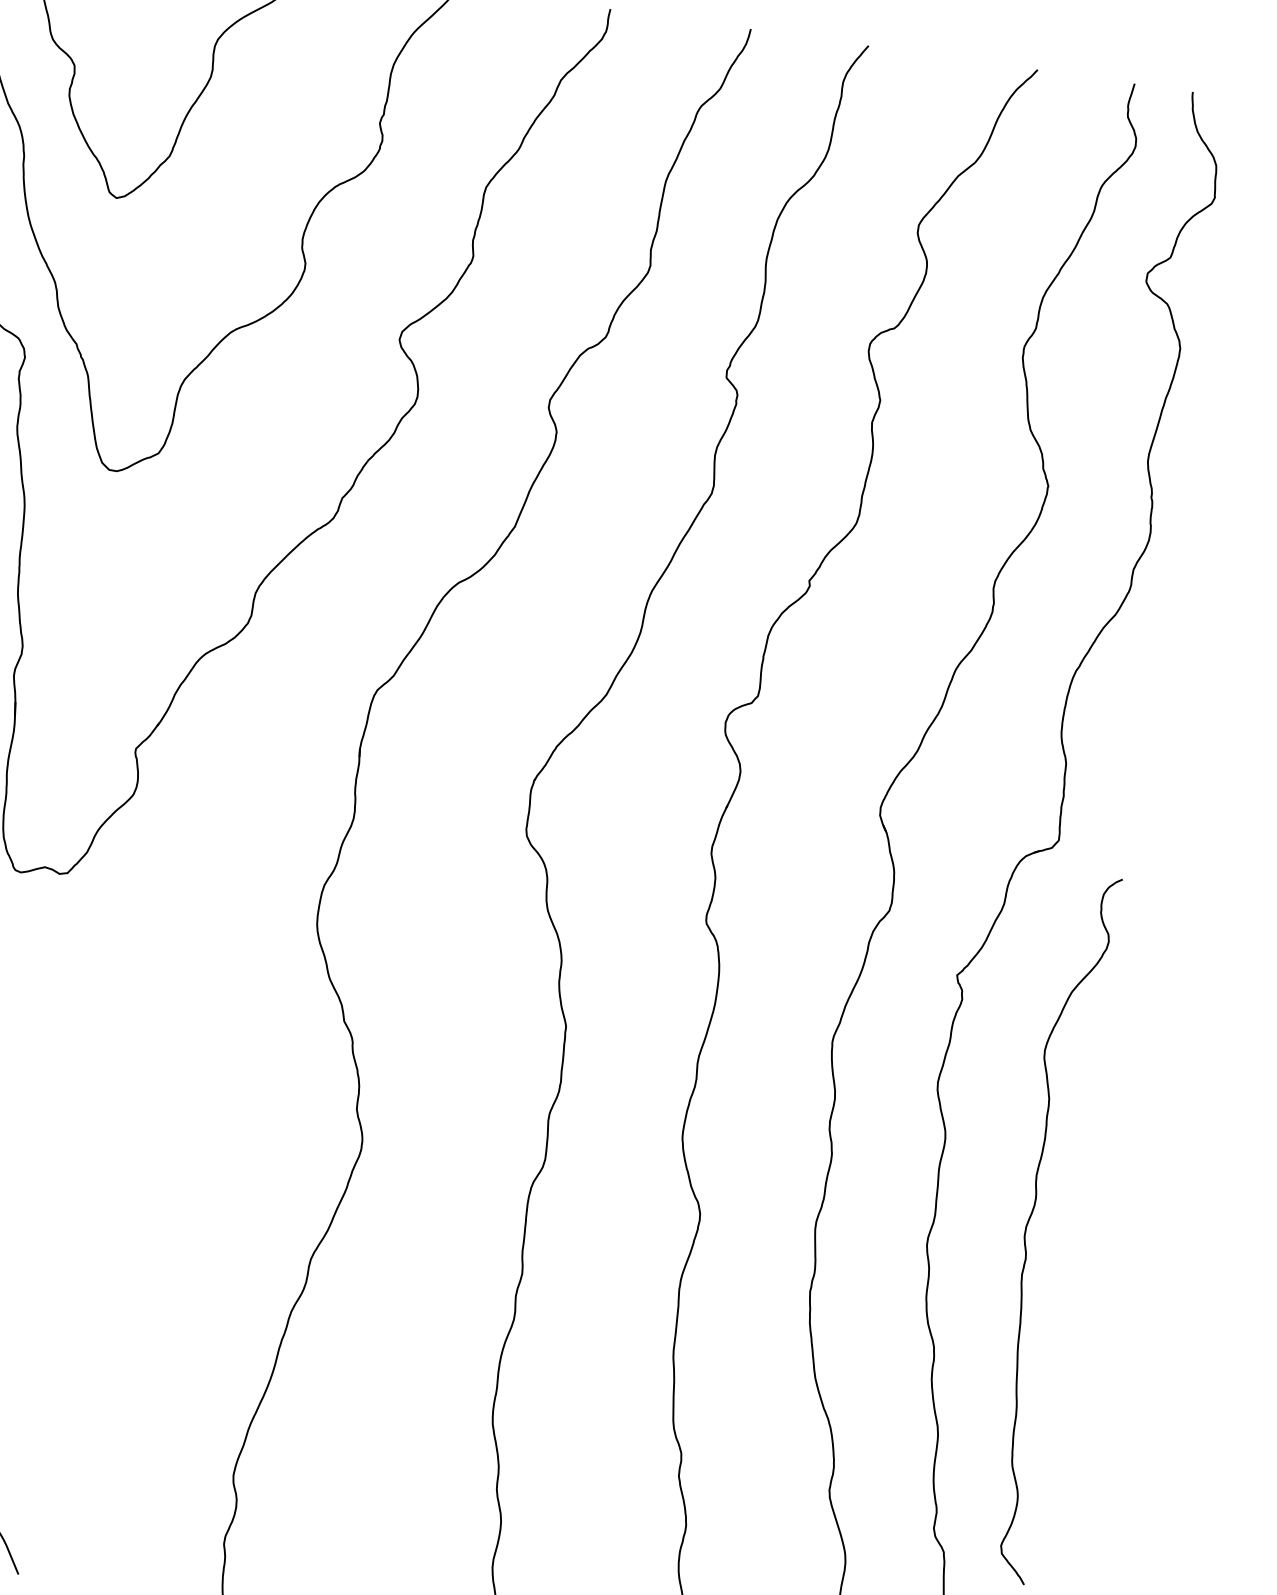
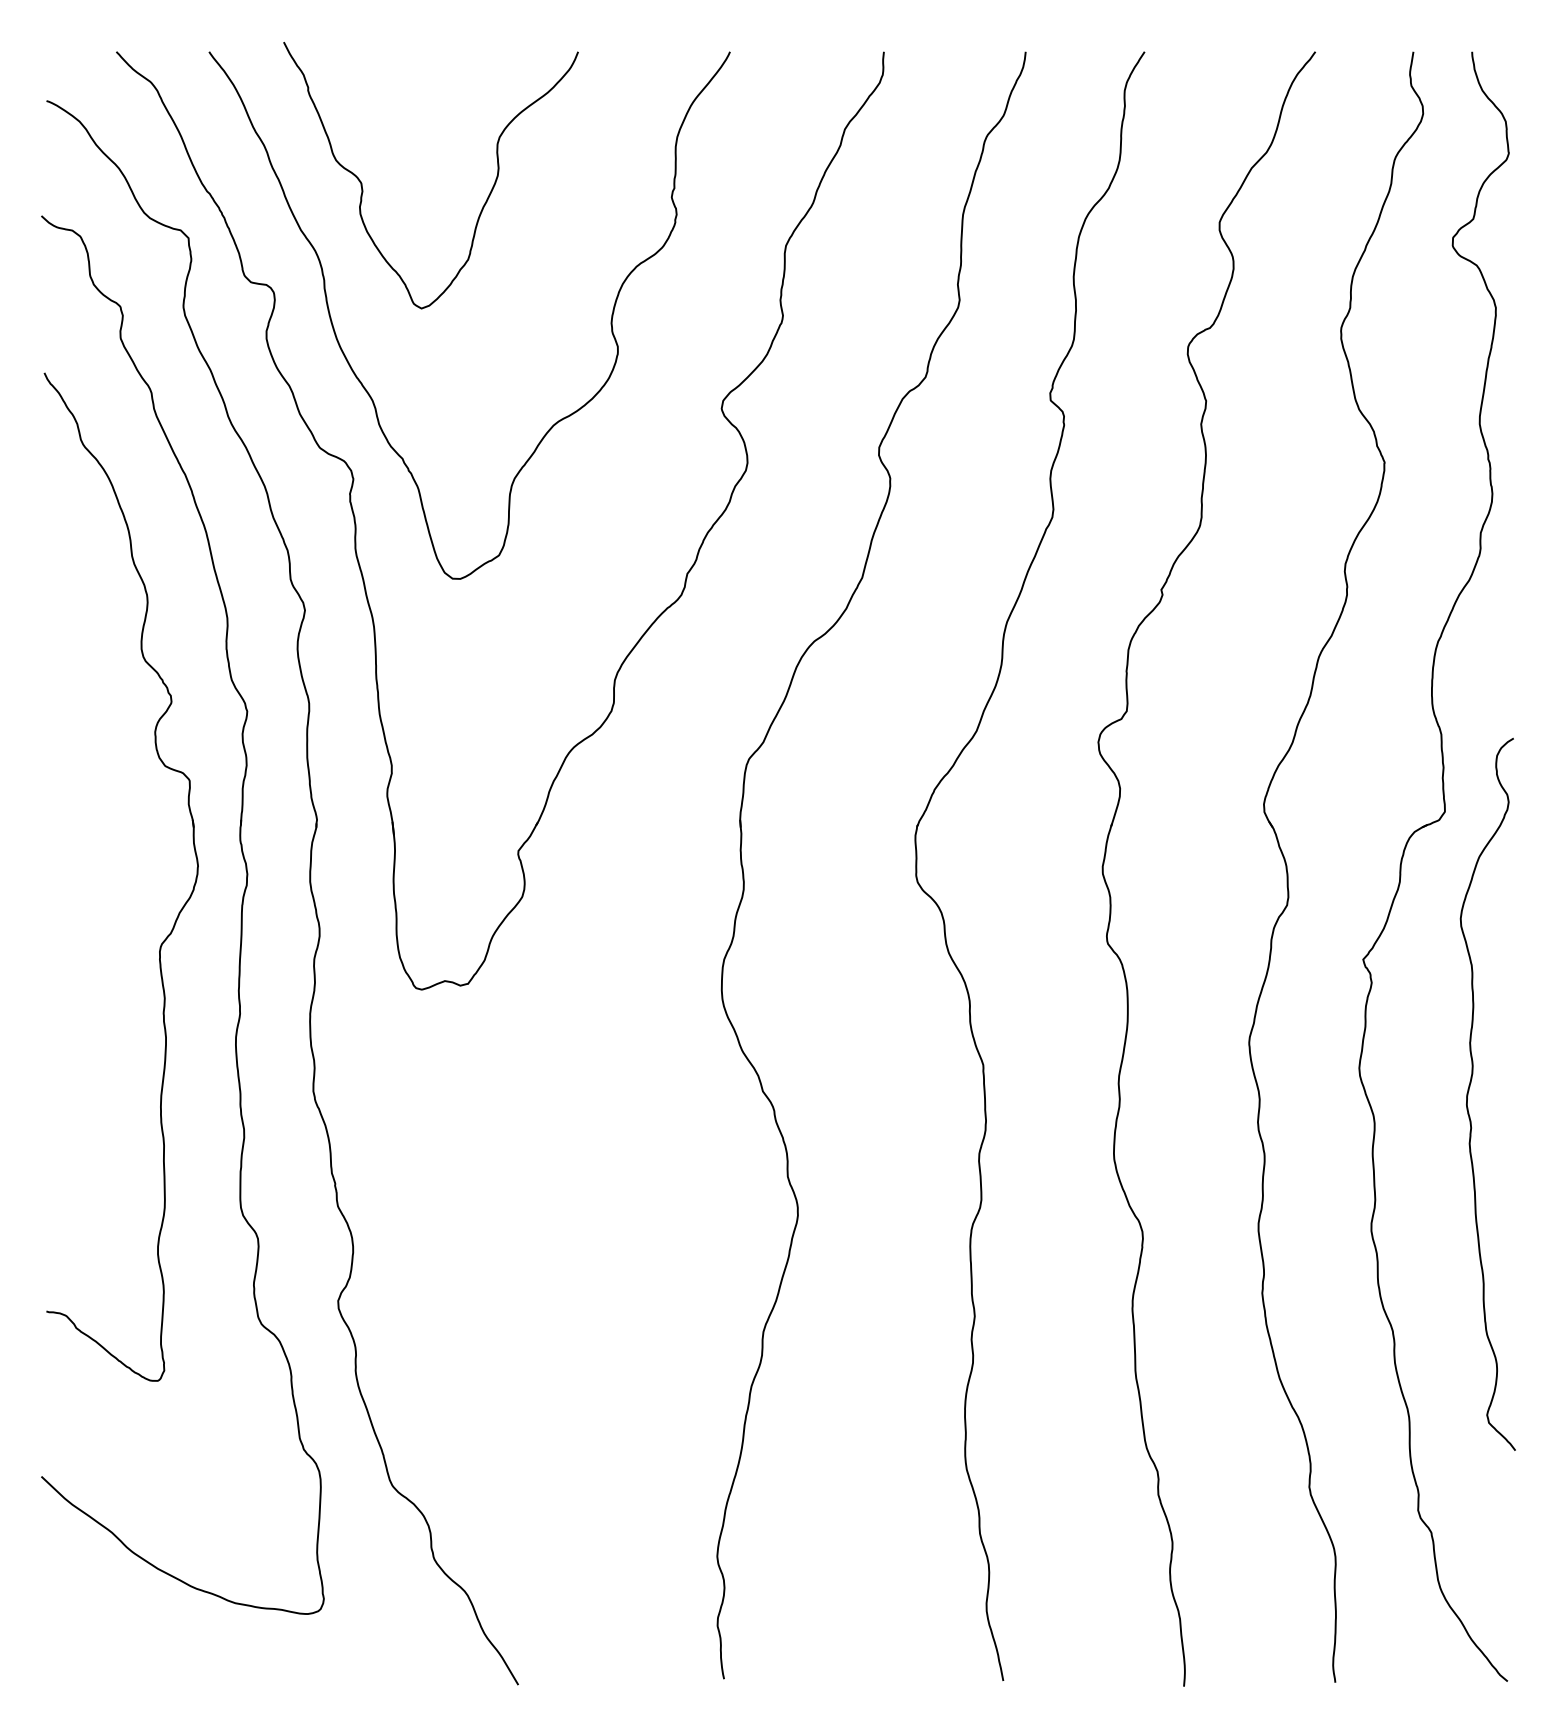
curve: (1029, 1222) -> (1469, 1091), moved

